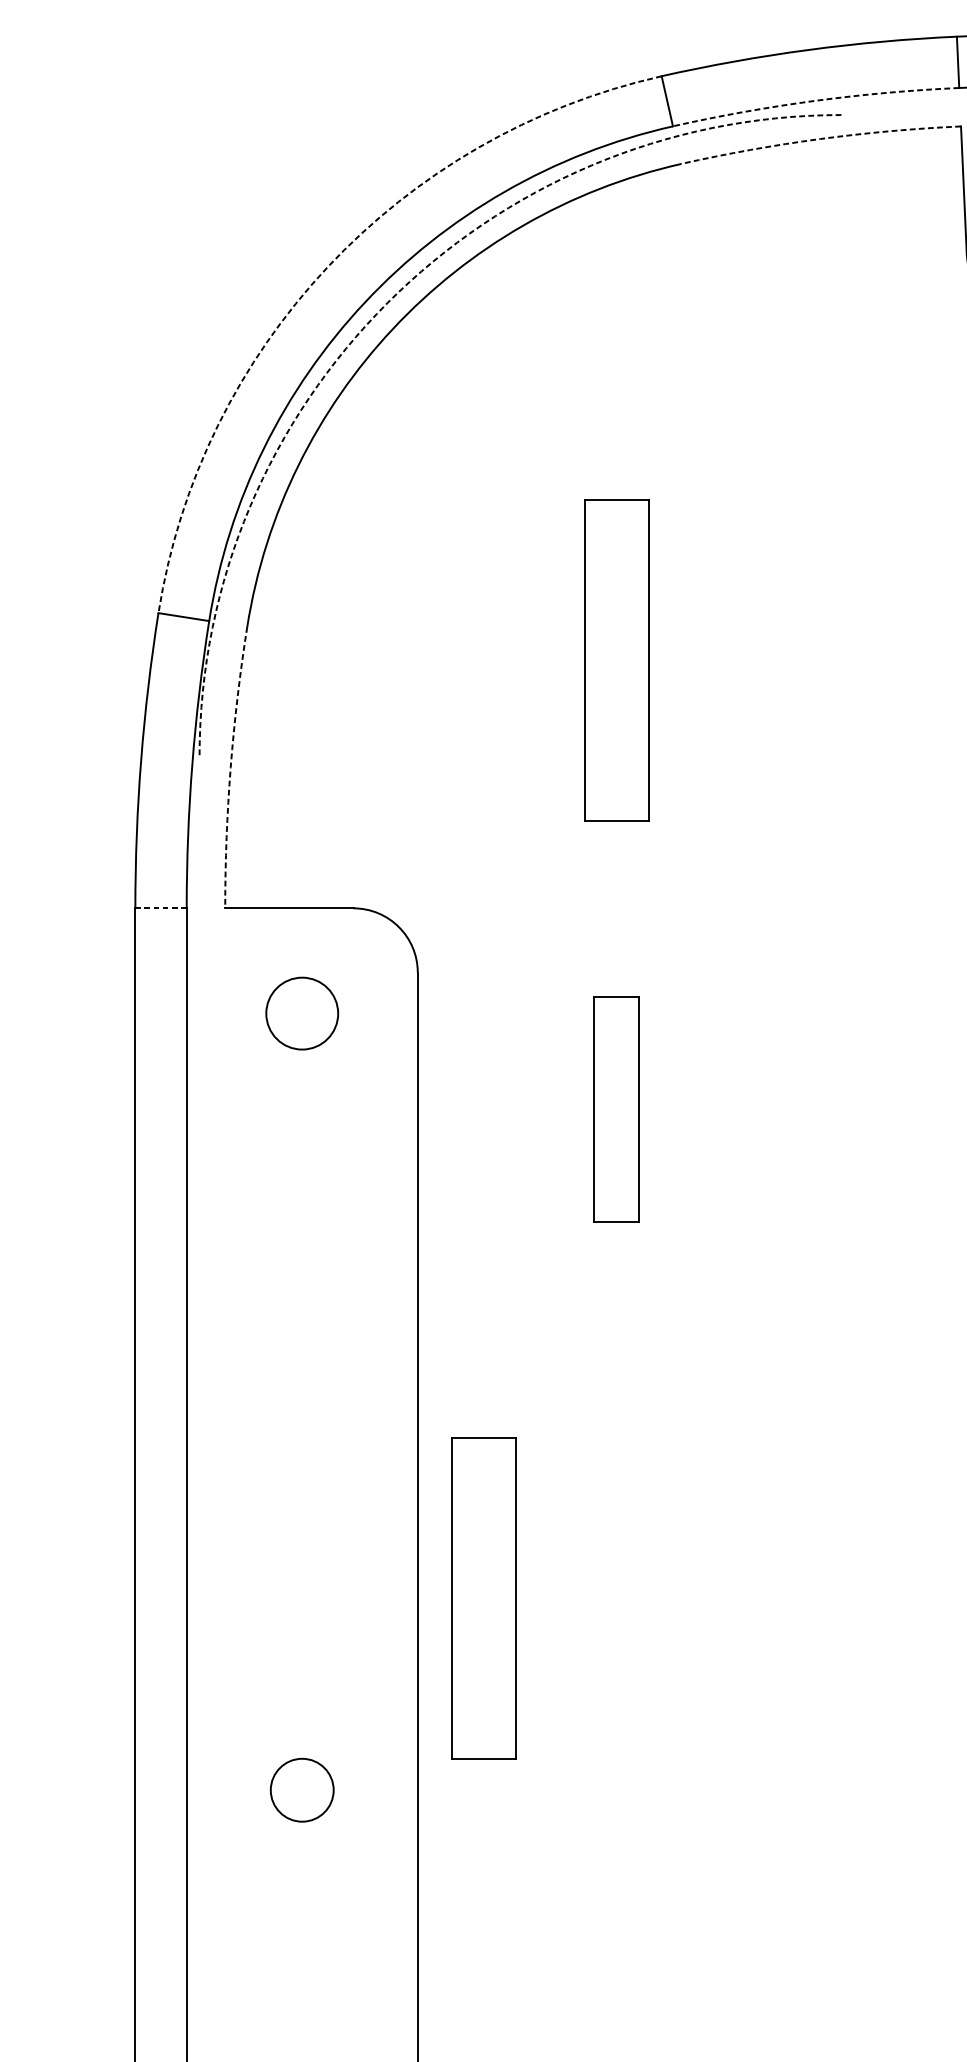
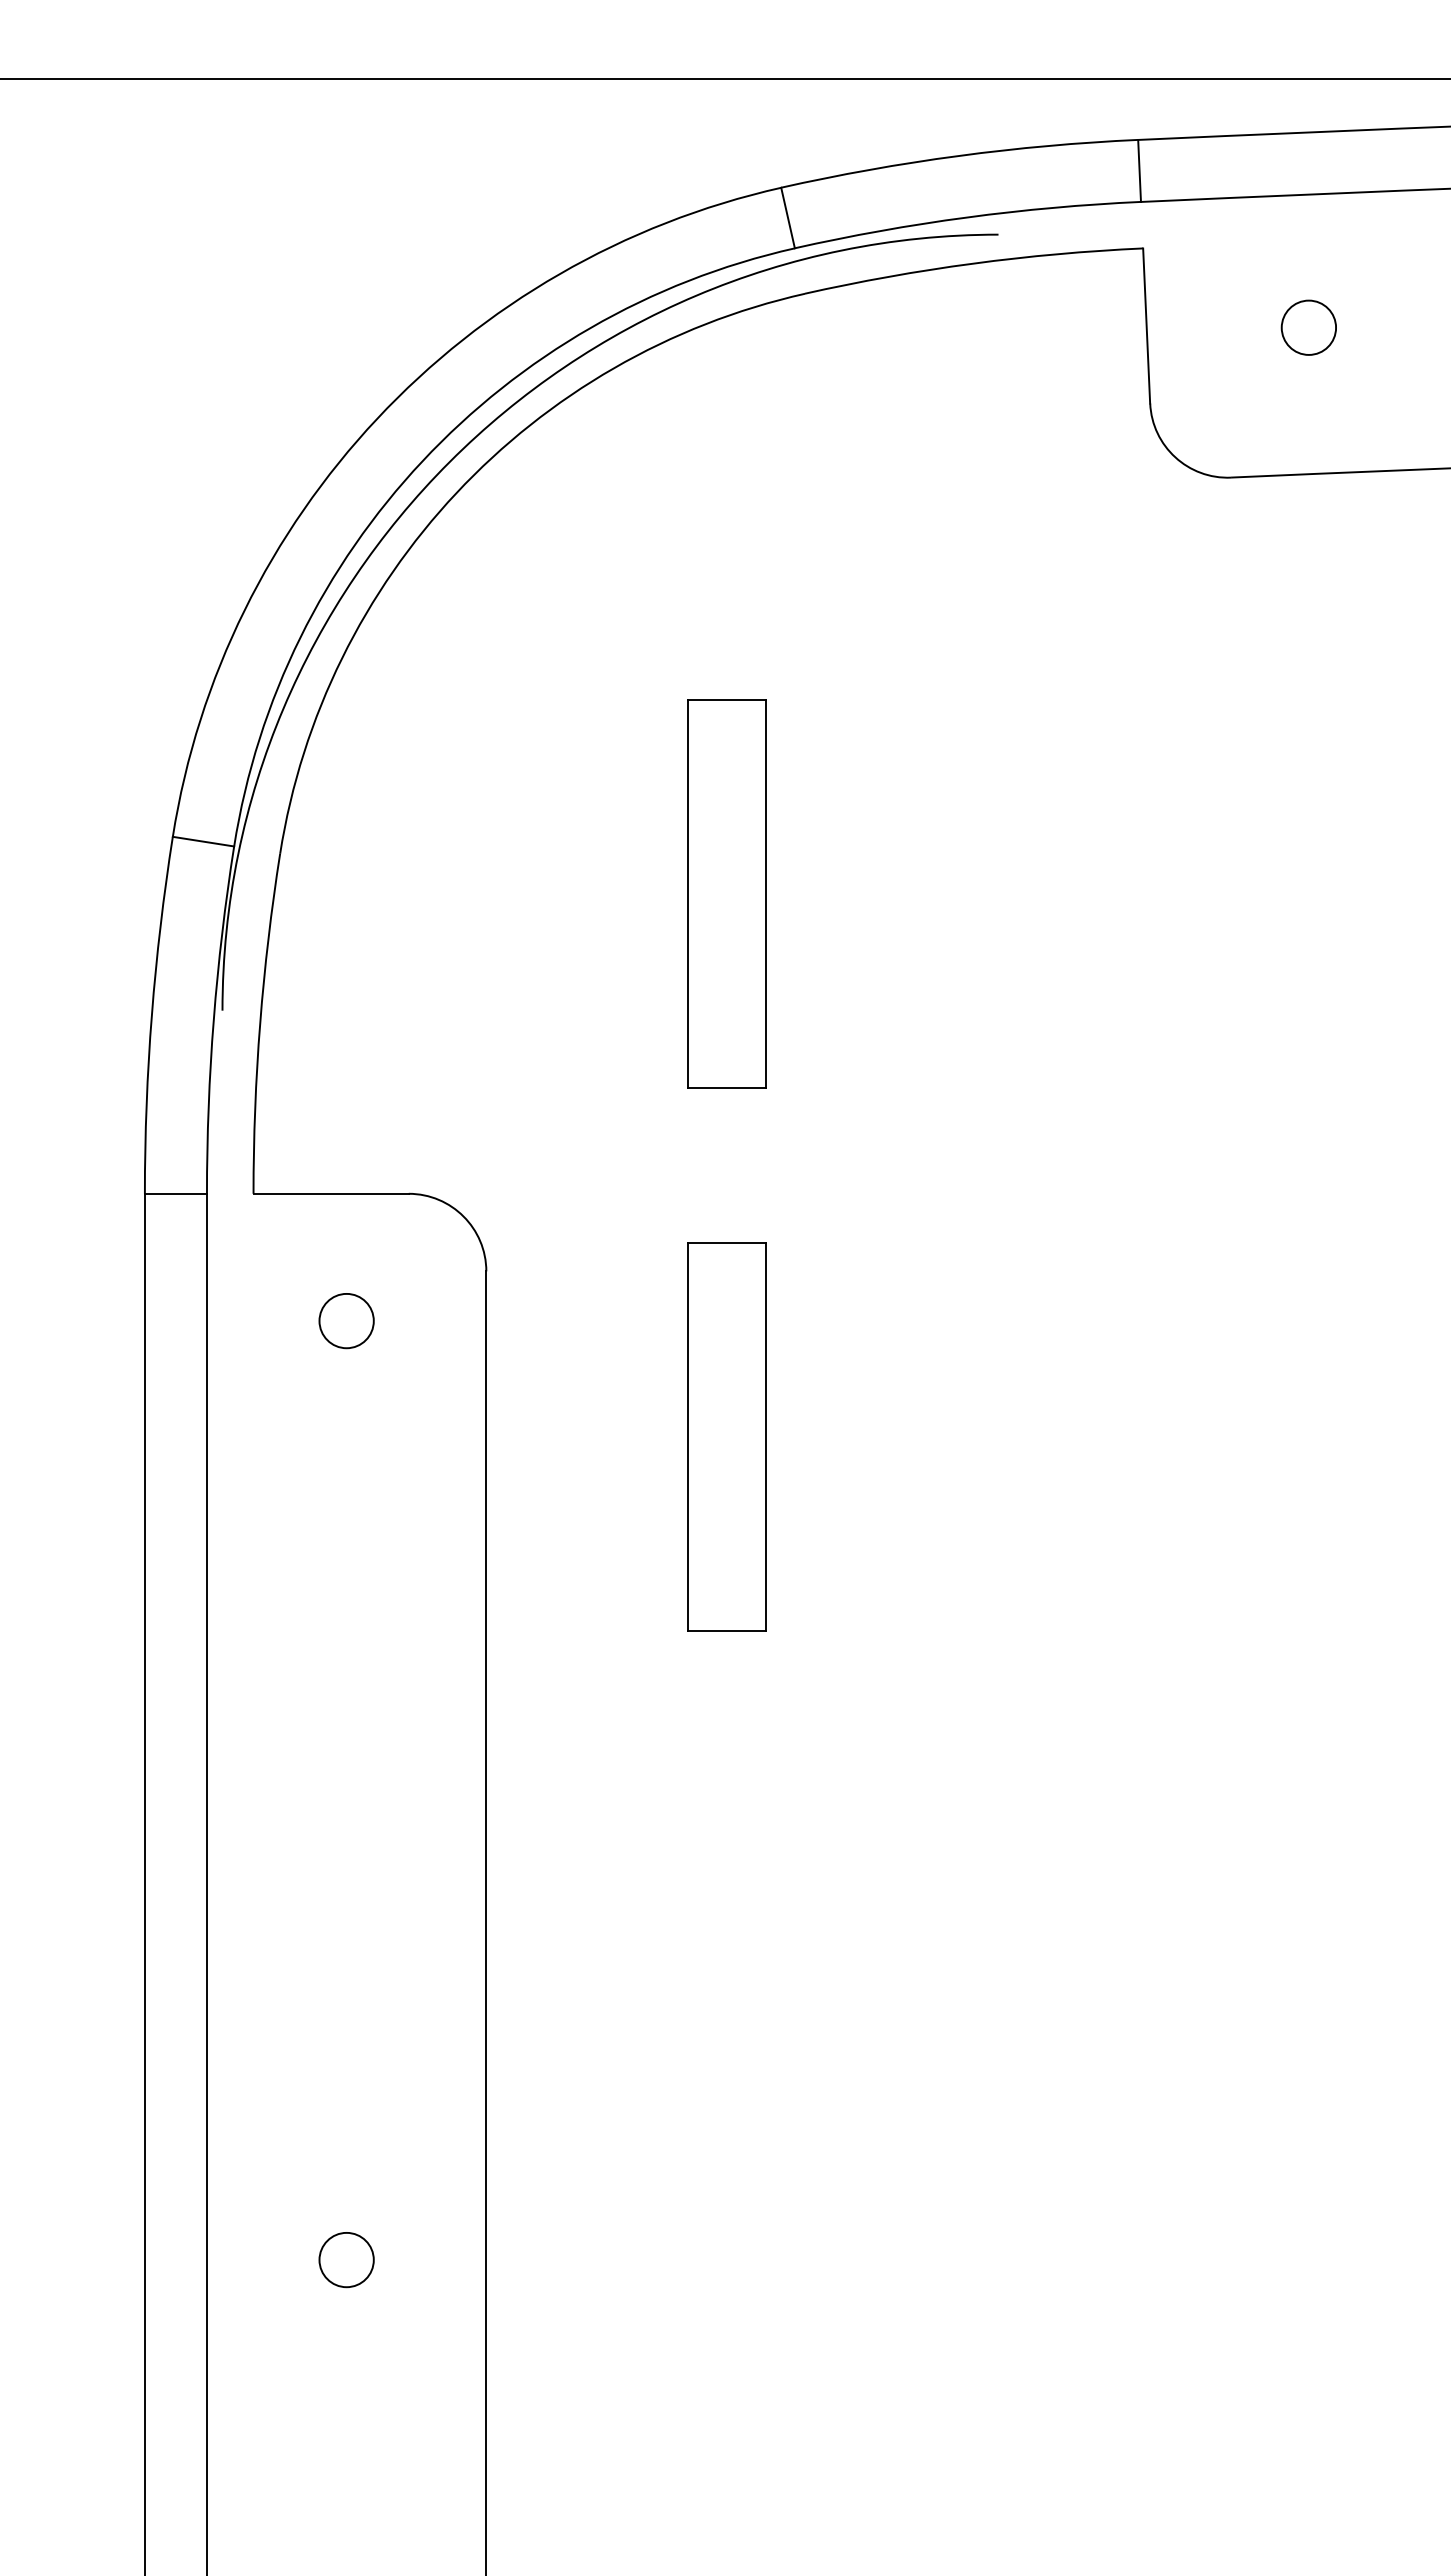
arc: (814, 100) -> (966, 217), dashed -> solid
arc: (820, 138) -> (973, 263), dashed -> solid
arc: (327, 267) -> (377, 418), dashed -> solid
arc: (387, 302) -> (449, 461), dashed -> solid
arc: (230, 767) -> (260, 1023), dashed -> solid
line: (161, 908) -> (176, 1193), dashed -> solid
circle: (302, 1013) -> (346, 1320), size x0.62
part: (616, 1109) -> (726, 1436), size x1.43
part: (483, 1597) -> (565, 2027), removed
circle: (302, 1789) -> (346, 2259), size x0.71

